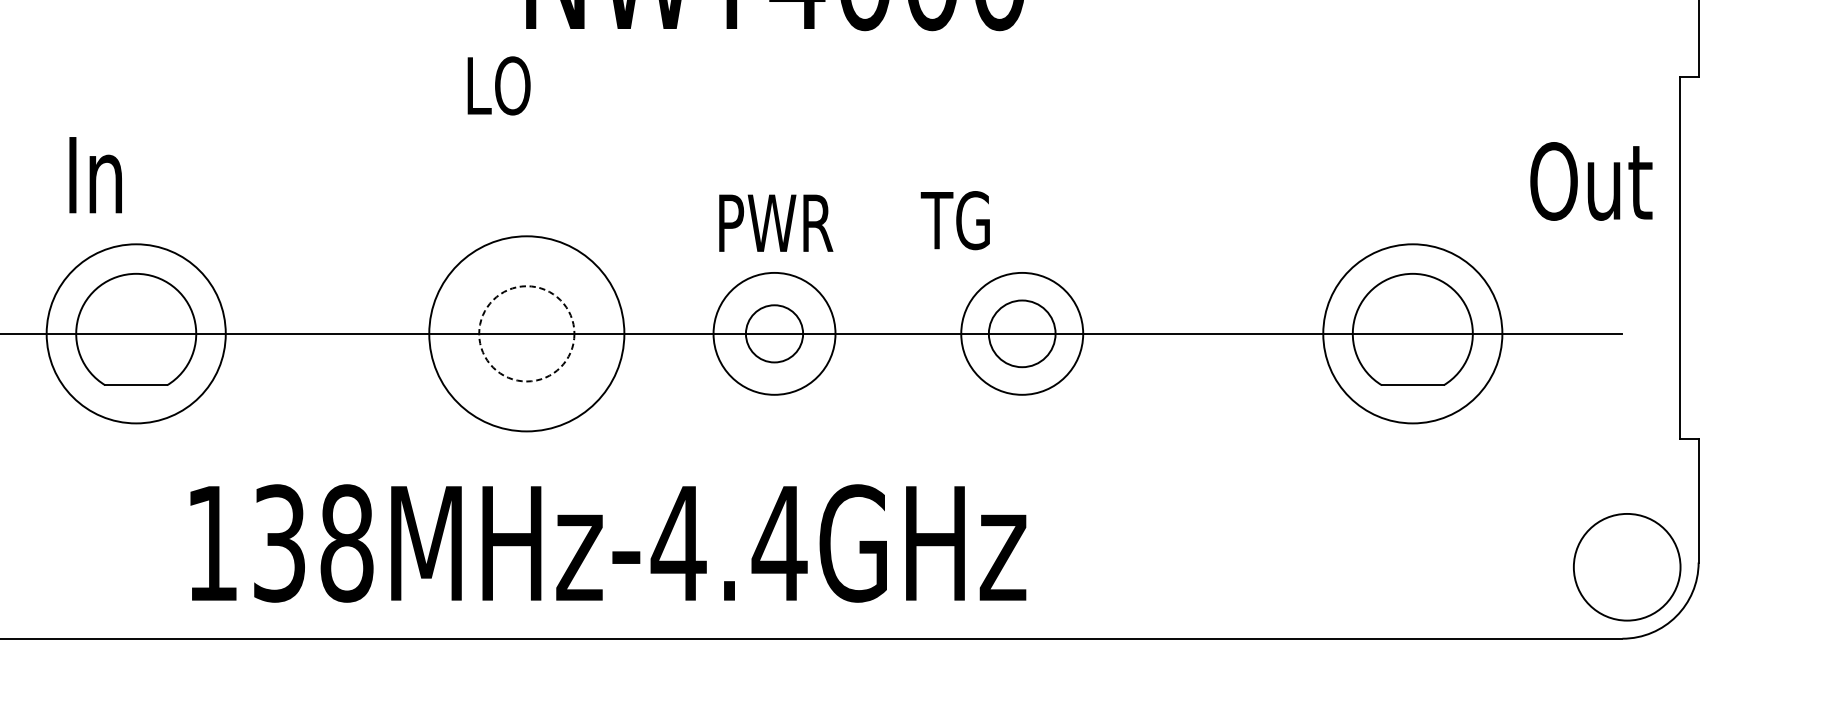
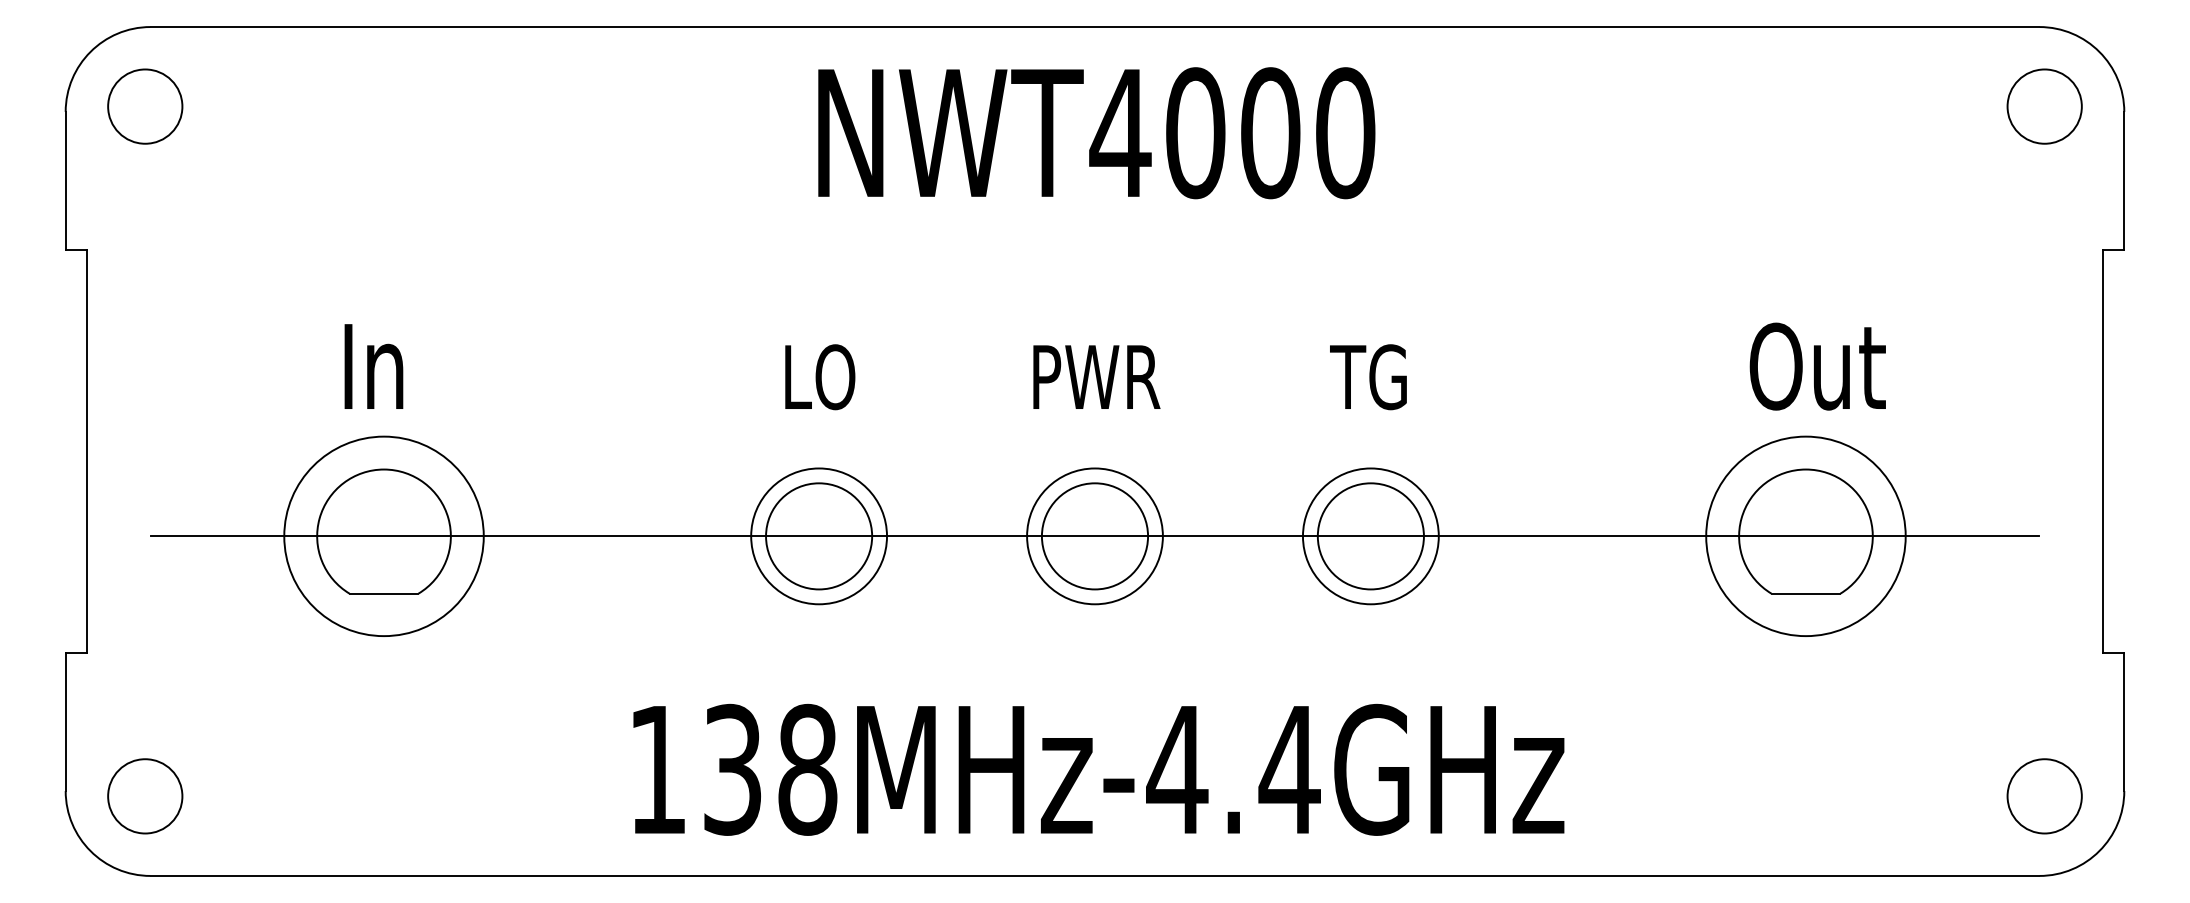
text: (499, 86) -> (820, 377), moved
text: (95, 175) -> (373, 366), moved
text: (1591, 181) -> (1817, 366), moved
text: (955, 220) -> (1368, 377), moved
text: (775, 222) -> (1096, 376), moved
circle: (527, 333) -> (819, 536), dashed -> solid
circle: (527, 333) -> (819, 536), size x0.62
circle: (774, 333) -> (1094, 536), size x1.67
circle: (1021, 333) -> (1370, 536), size x1.43
text: (607, 543) -> (1098, 769), moved
circle: (1626, 567) -> (2044, 796), size x0.62

